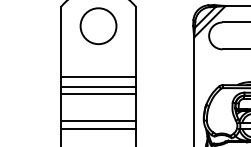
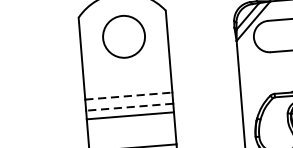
line: (99, 77) -> (129, 96), solid -> dashed
line: (98, 86) -> (129, 107), solid -> dashed

